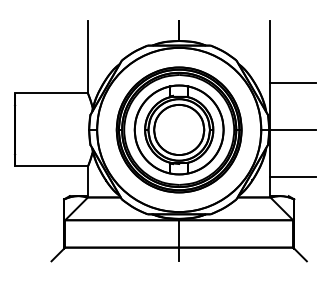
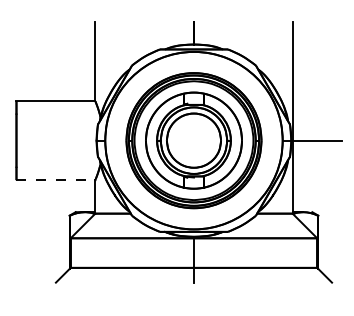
line: (292, 83) -> (316, 90), removed
line: (52, 166) -> (56, 180), solid -> dashed
line: (292, 176) -> (316, 191), removed

